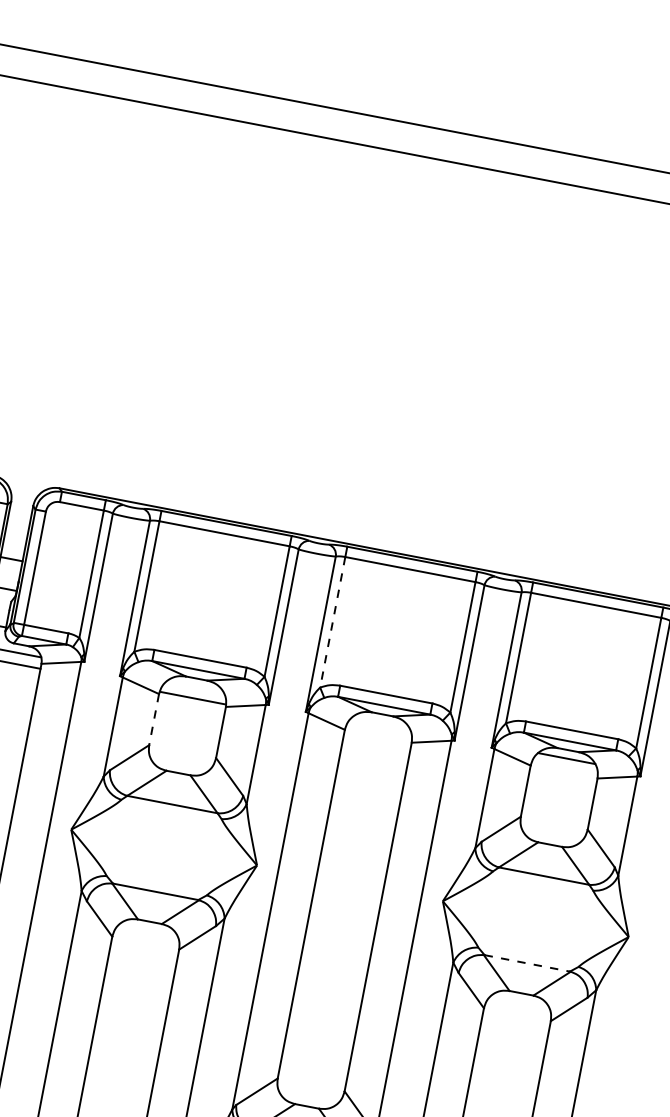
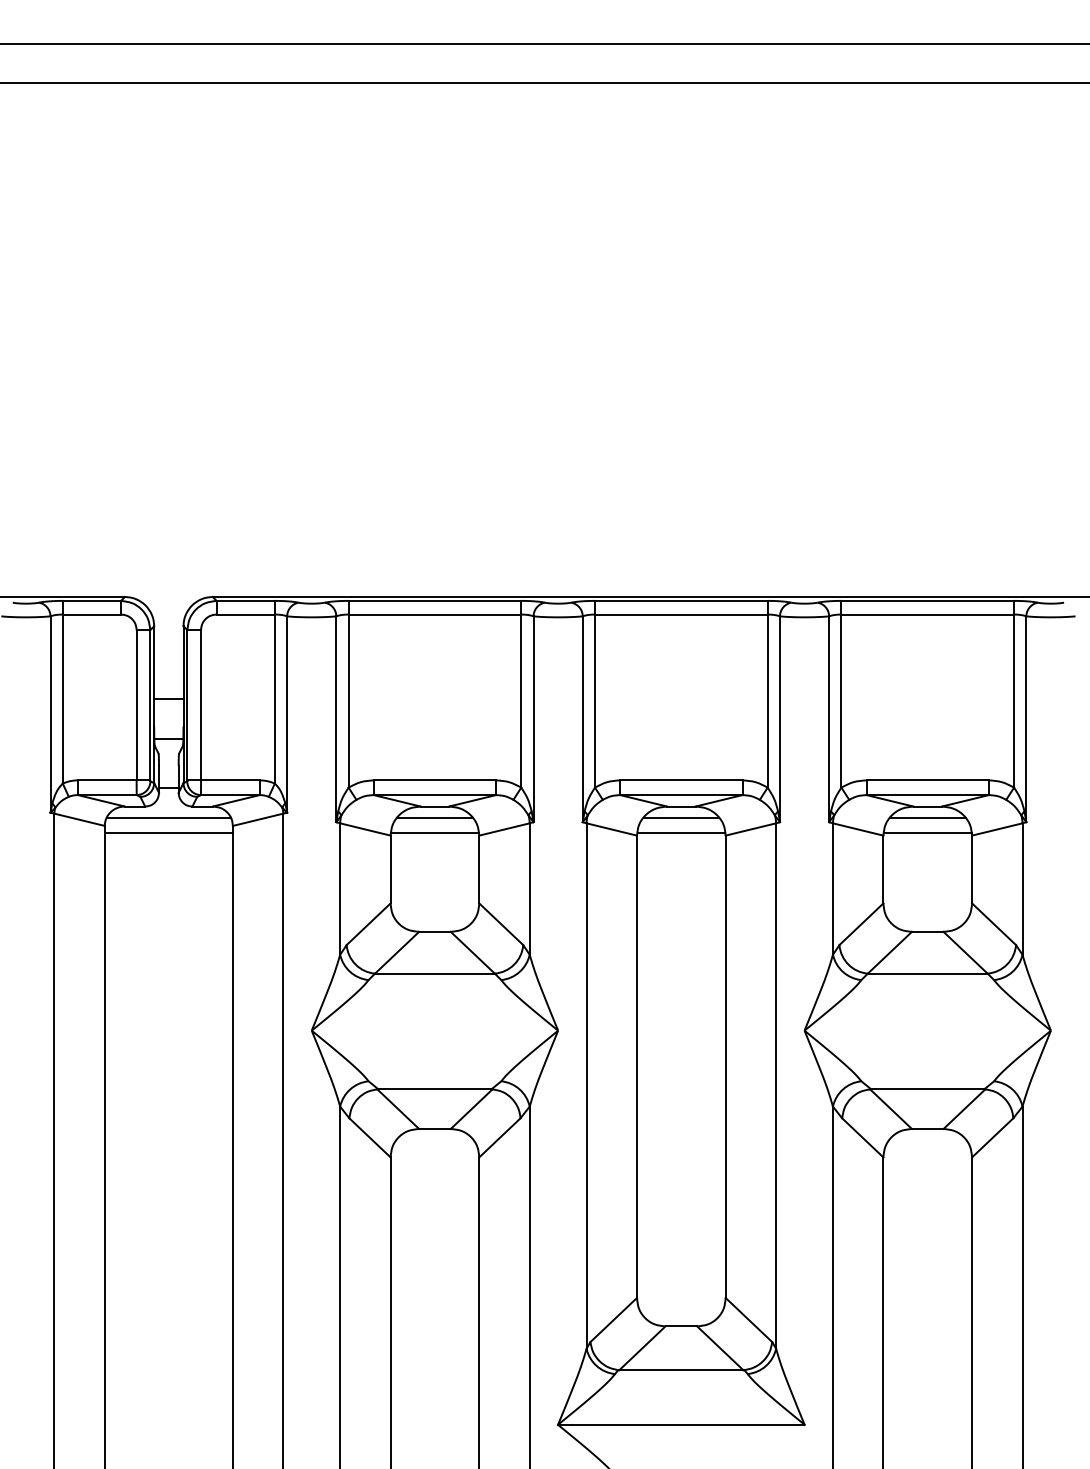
line: (333, 622) -> (595, 701), dashed -> solid
line: (194, 686) -> (434, 817), added
line: (154, 719) -> (390, 869), dashed -> solid
line: (381, 722) -> (681, 817), added
line: (378, 733) -> (681, 832), added
line: (564, 769) -> (927, 832), added
line: (527, 963) -> (927, 1089), dashed -> solid

